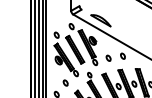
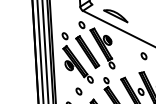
part: (108, 57) -> (127, 58), removed

